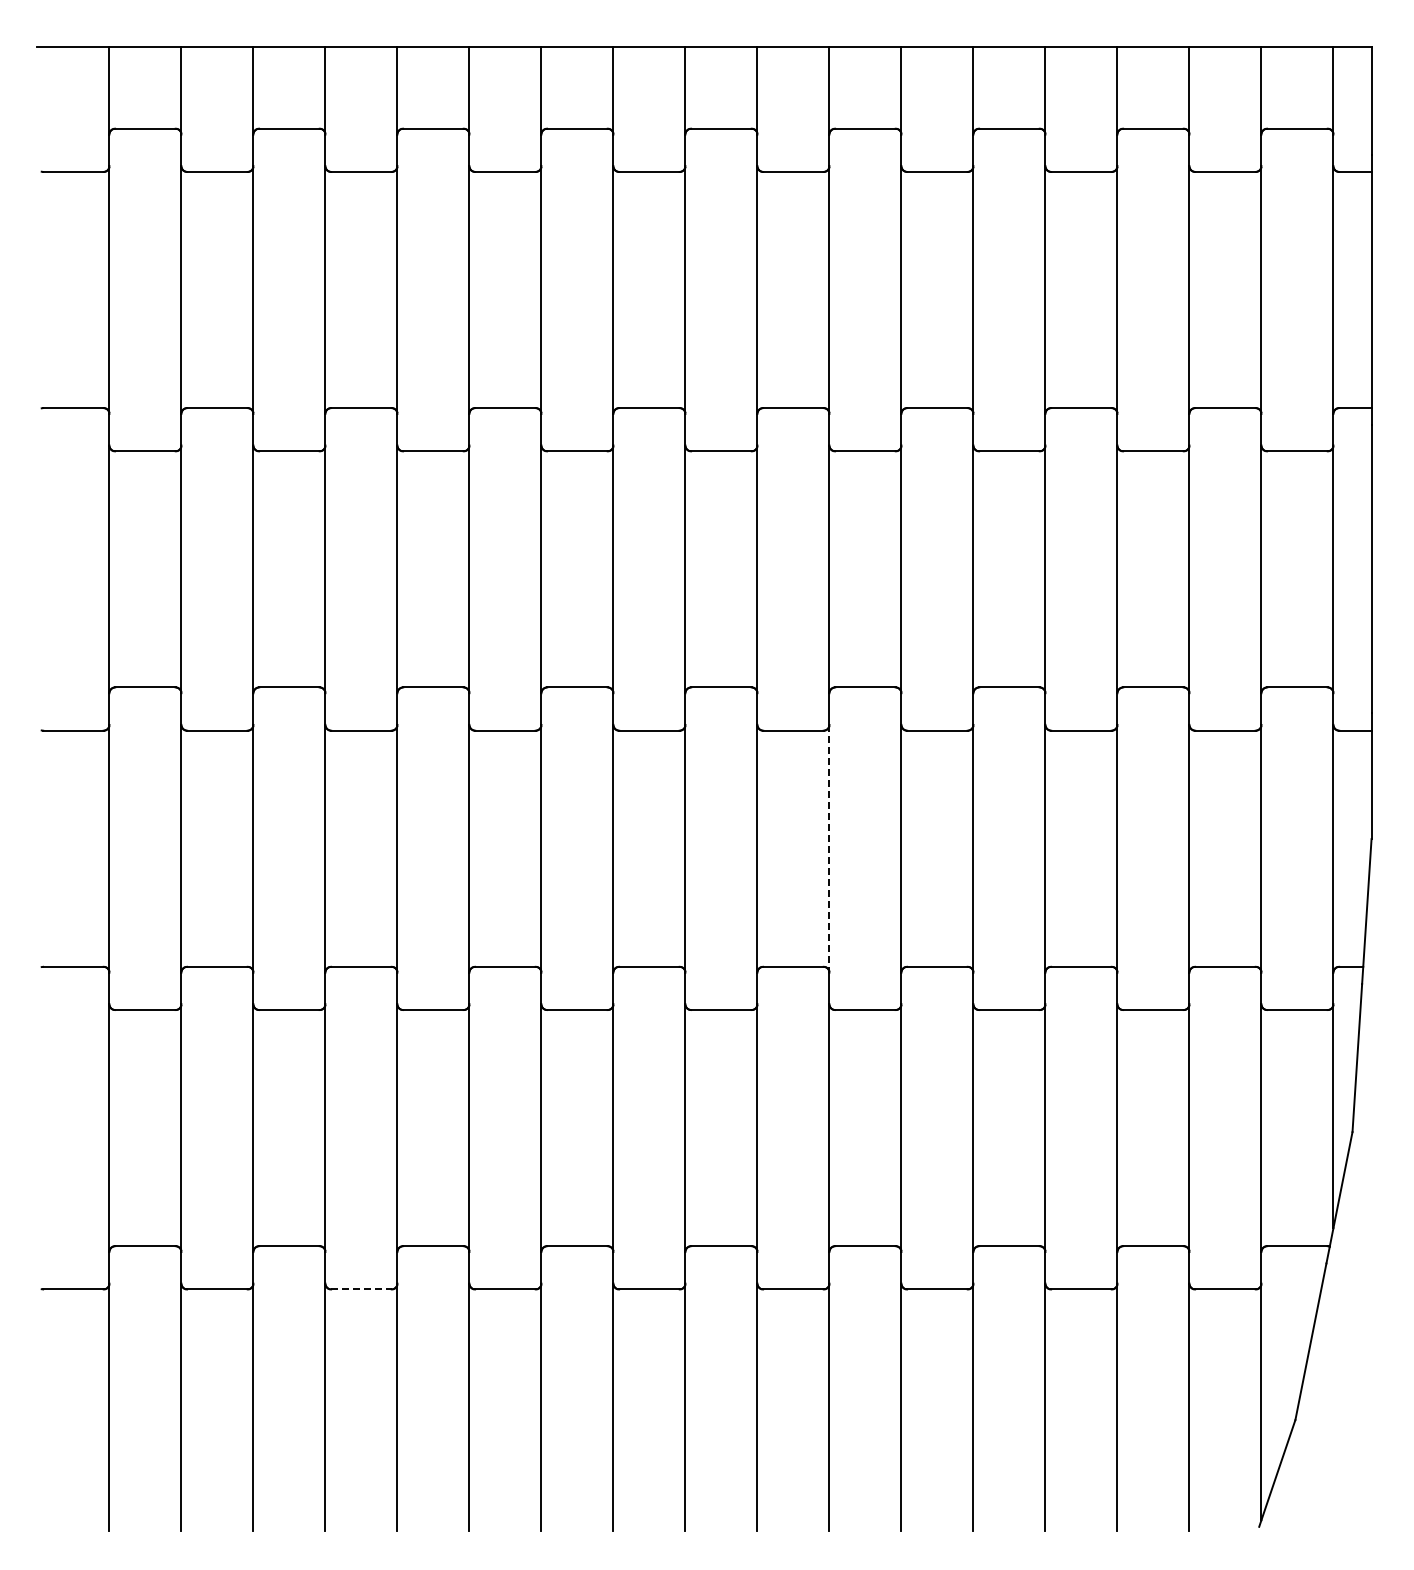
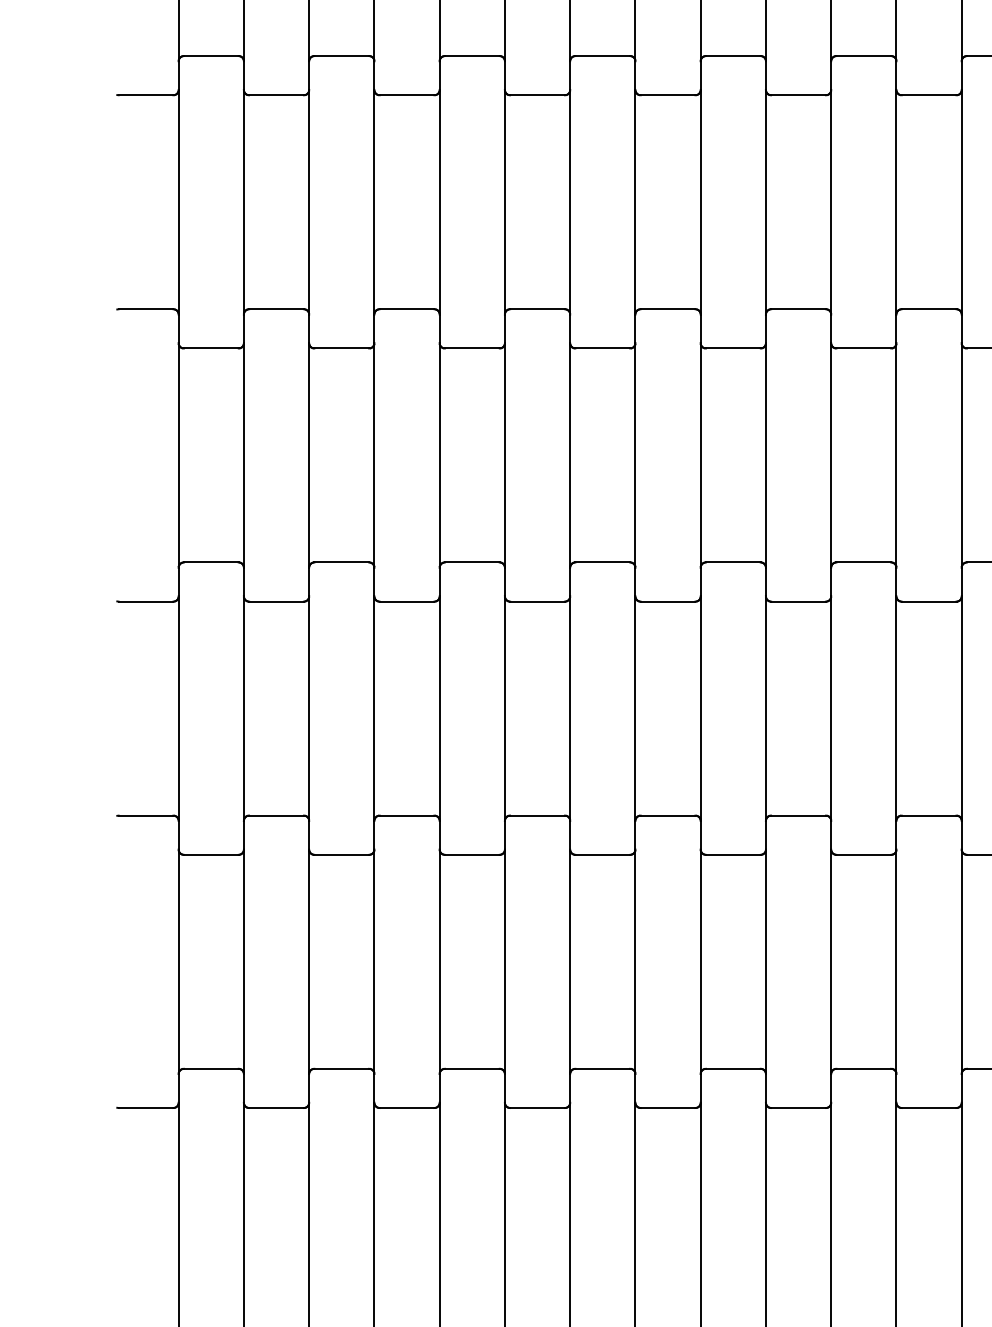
line: (829, 848) -> (831, 708), dashed -> solid
line: (361, 1289) -> (407, 1108), dashed -> solid

